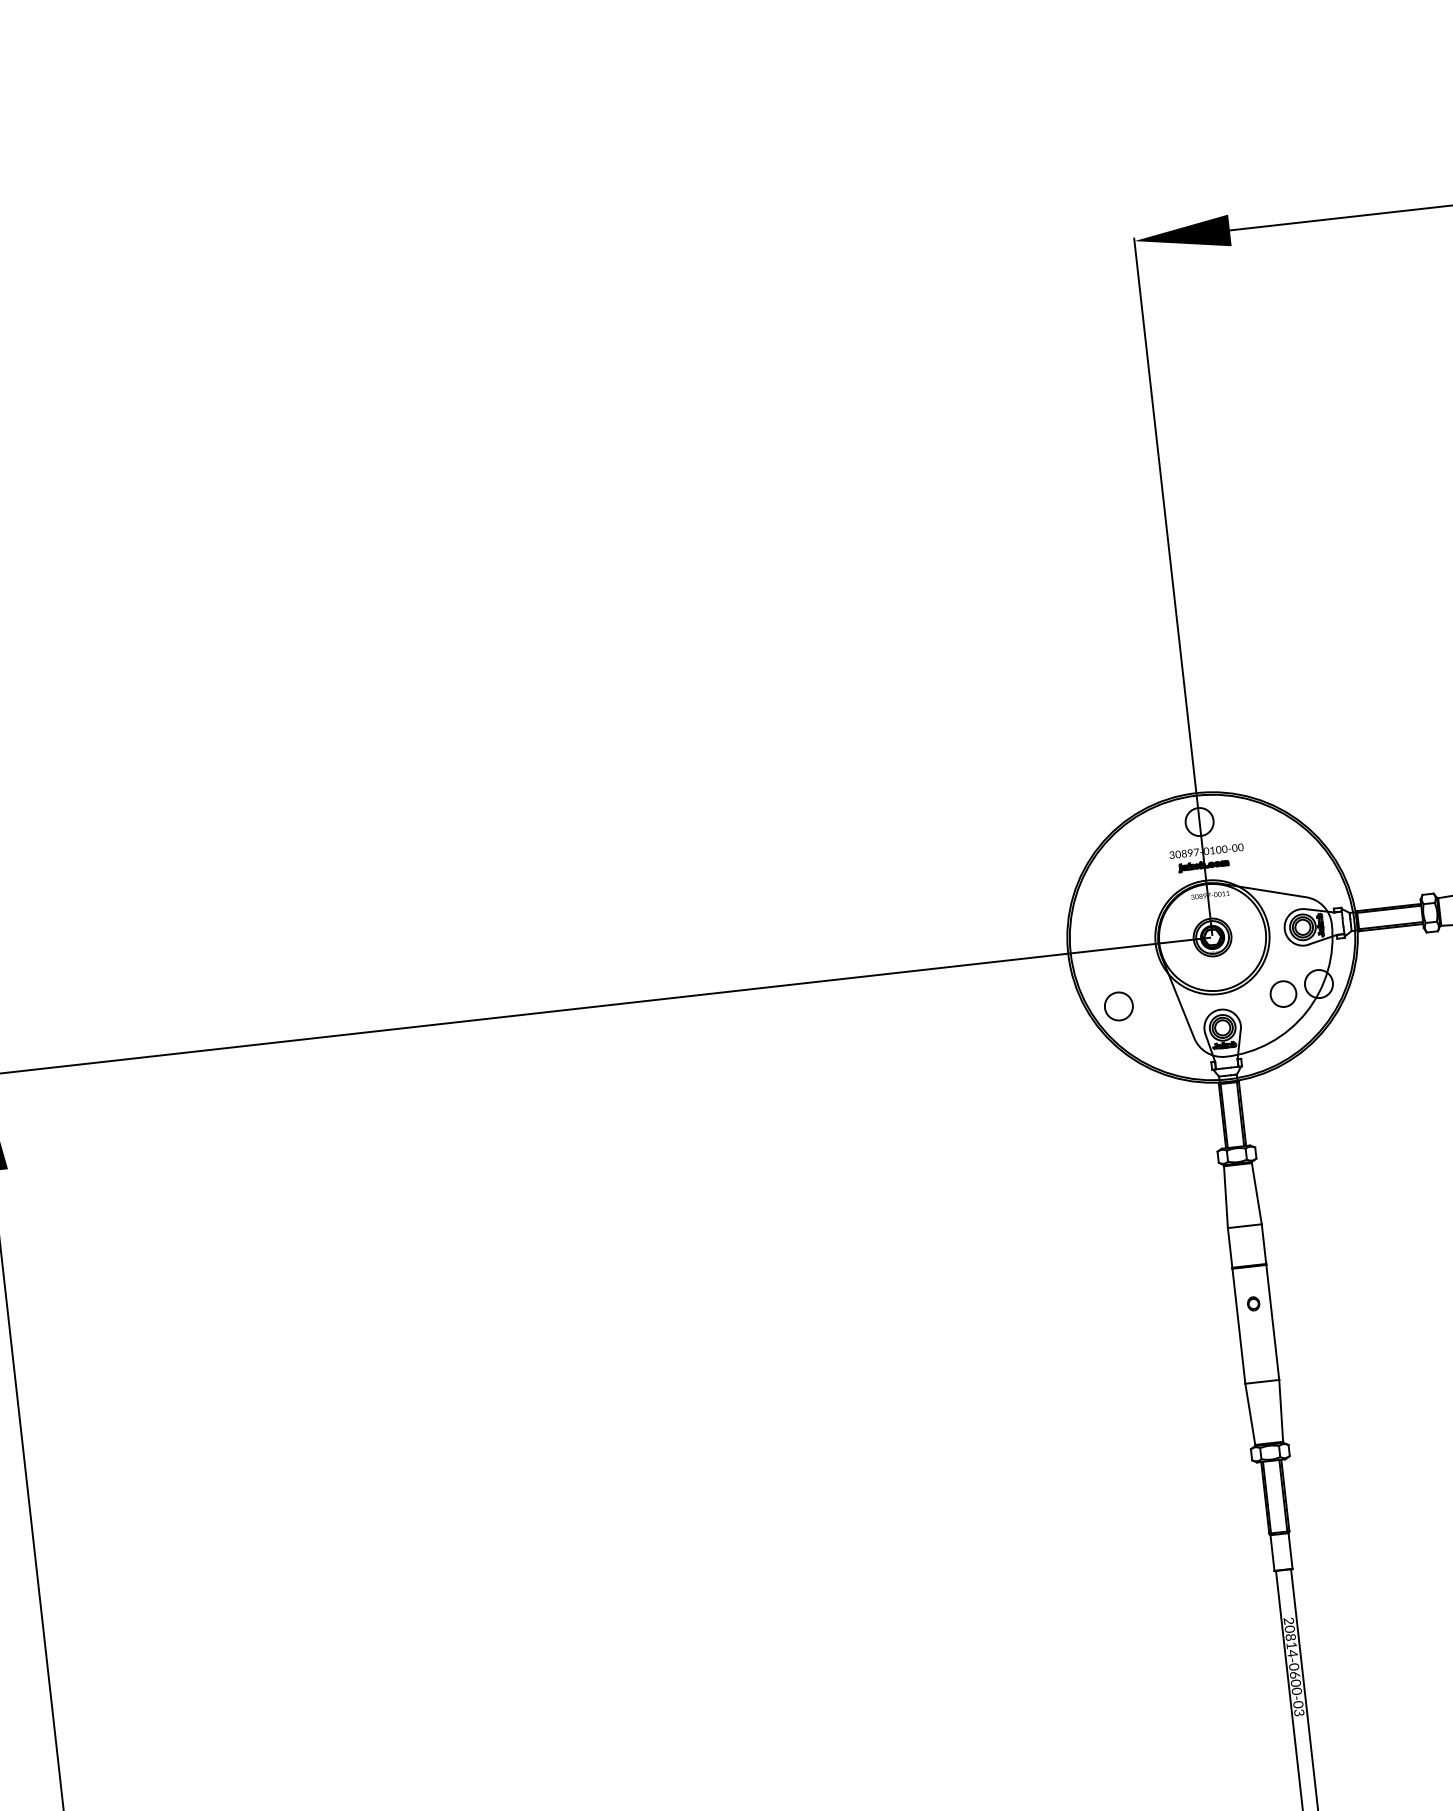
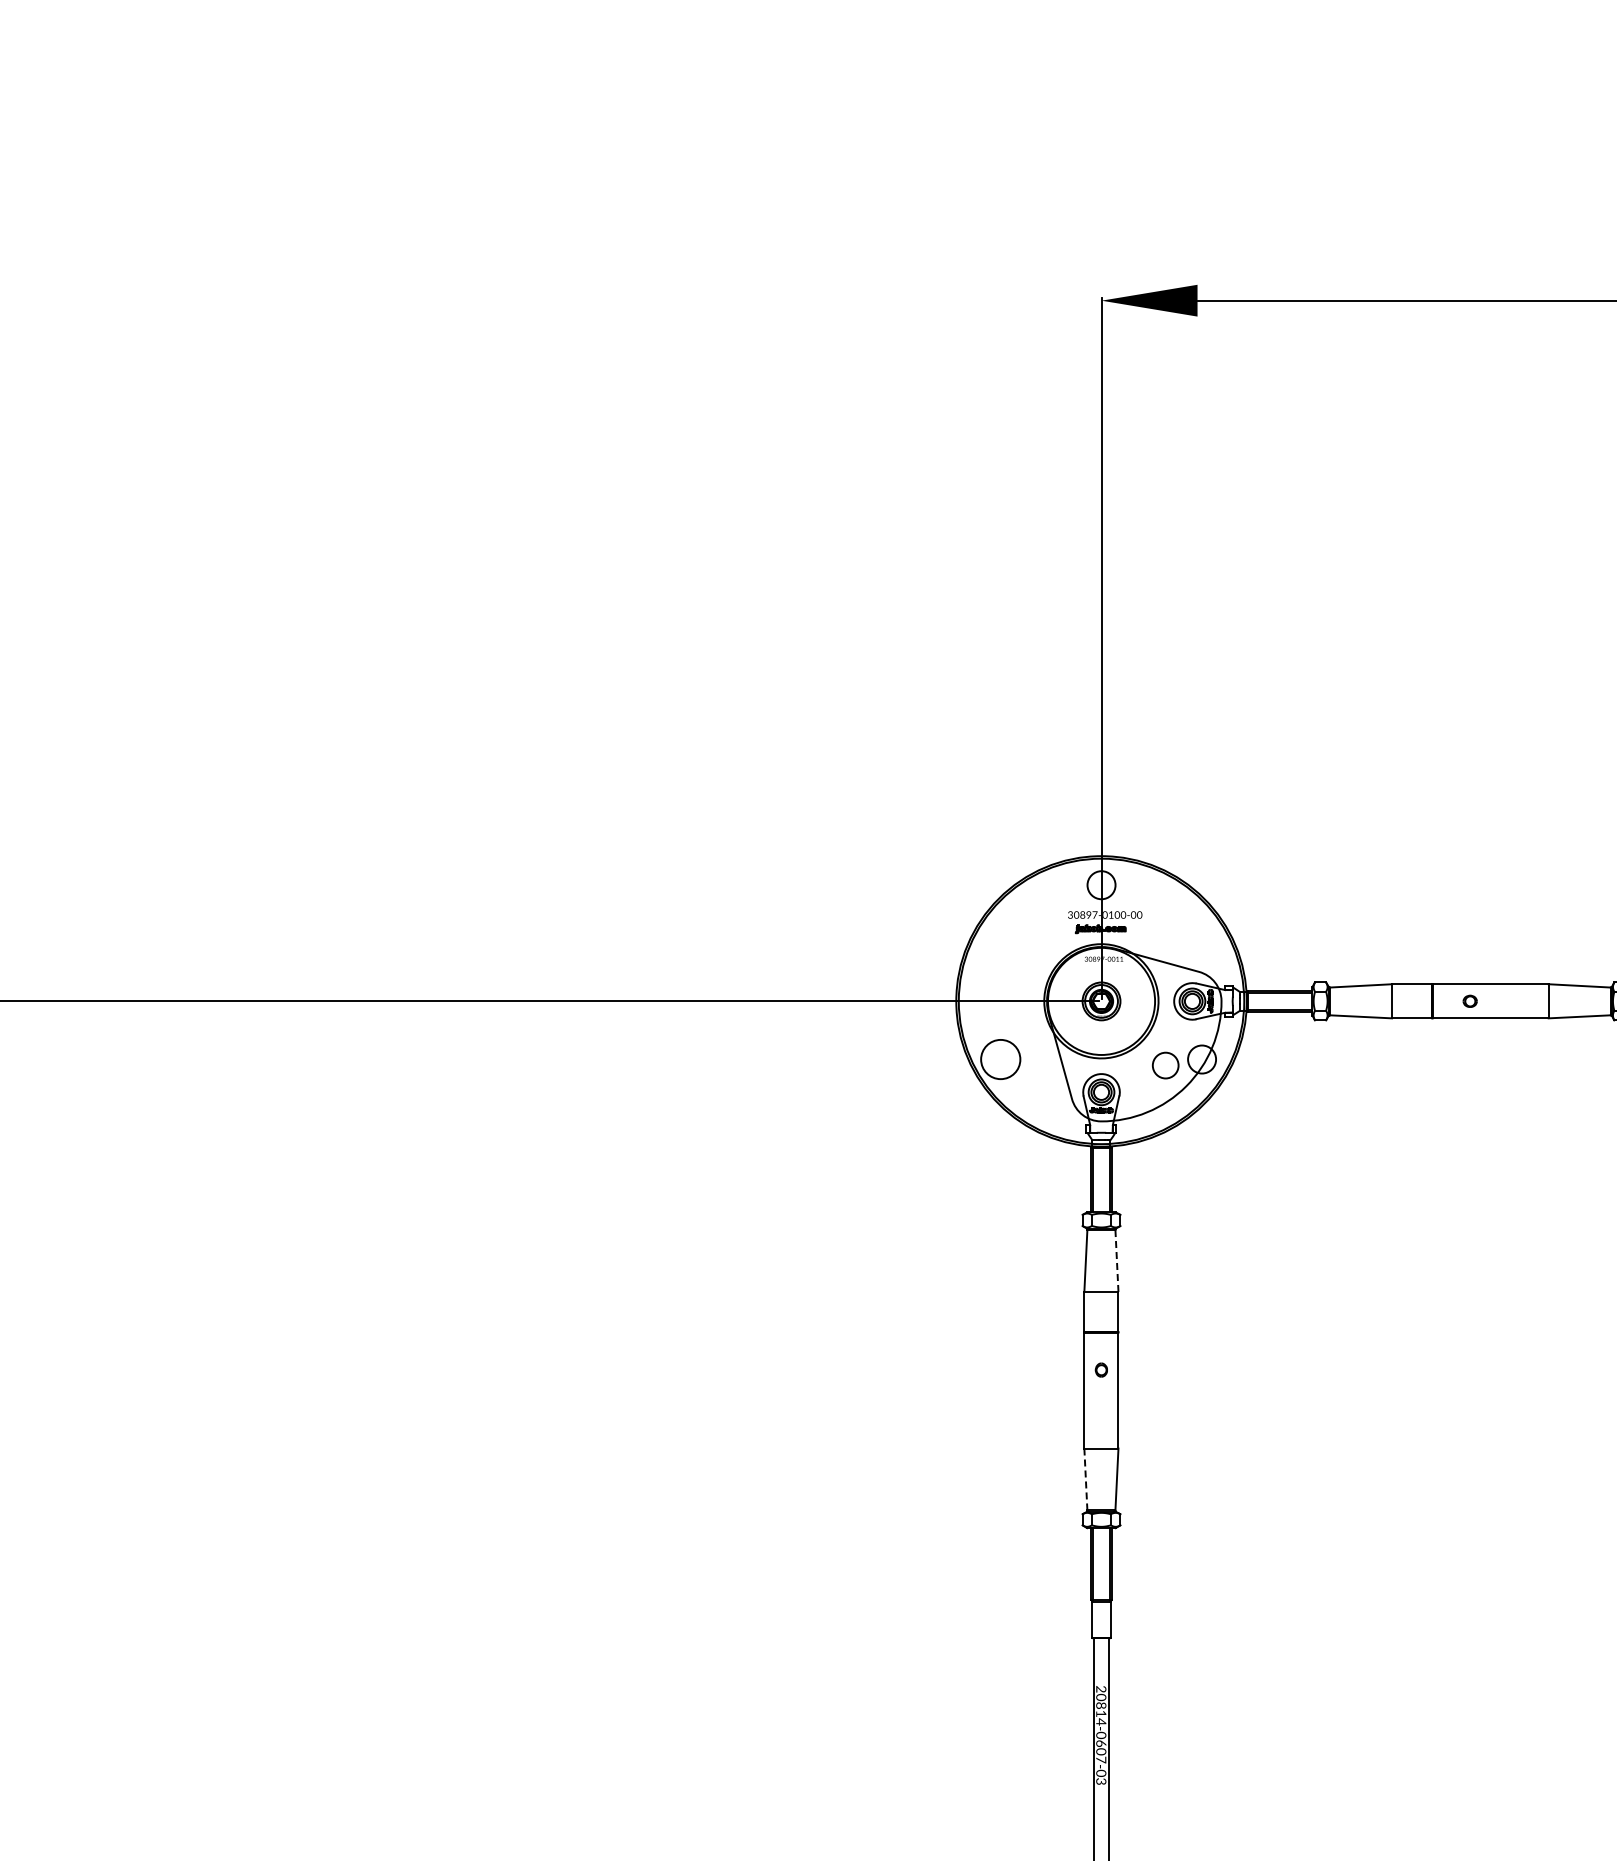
circle: (1118, 1006) -> (1000, 1059), size x1.4
line: (1256, 1193) -> (1116, 1260), solid -> dashed
line: (1249, 1414) -> (1085, 1479), solid -> dashed
text: (1297, 1690) -> (1101, 1759), 20814-0600-03 -> 20814-0607-03

